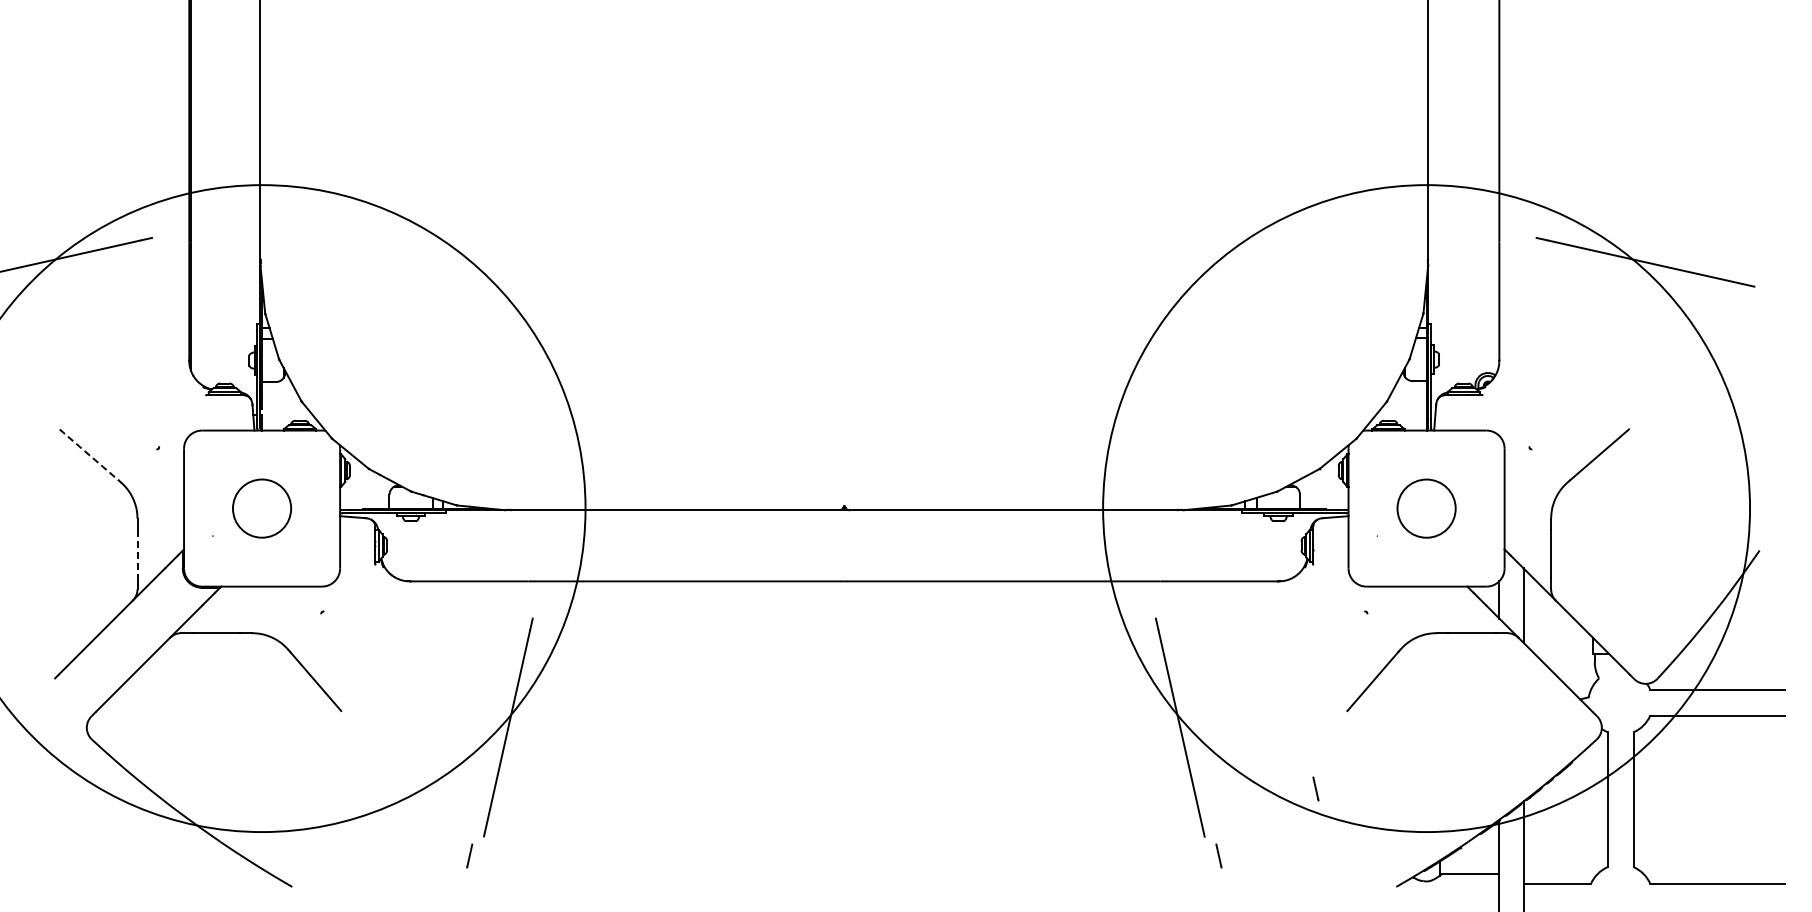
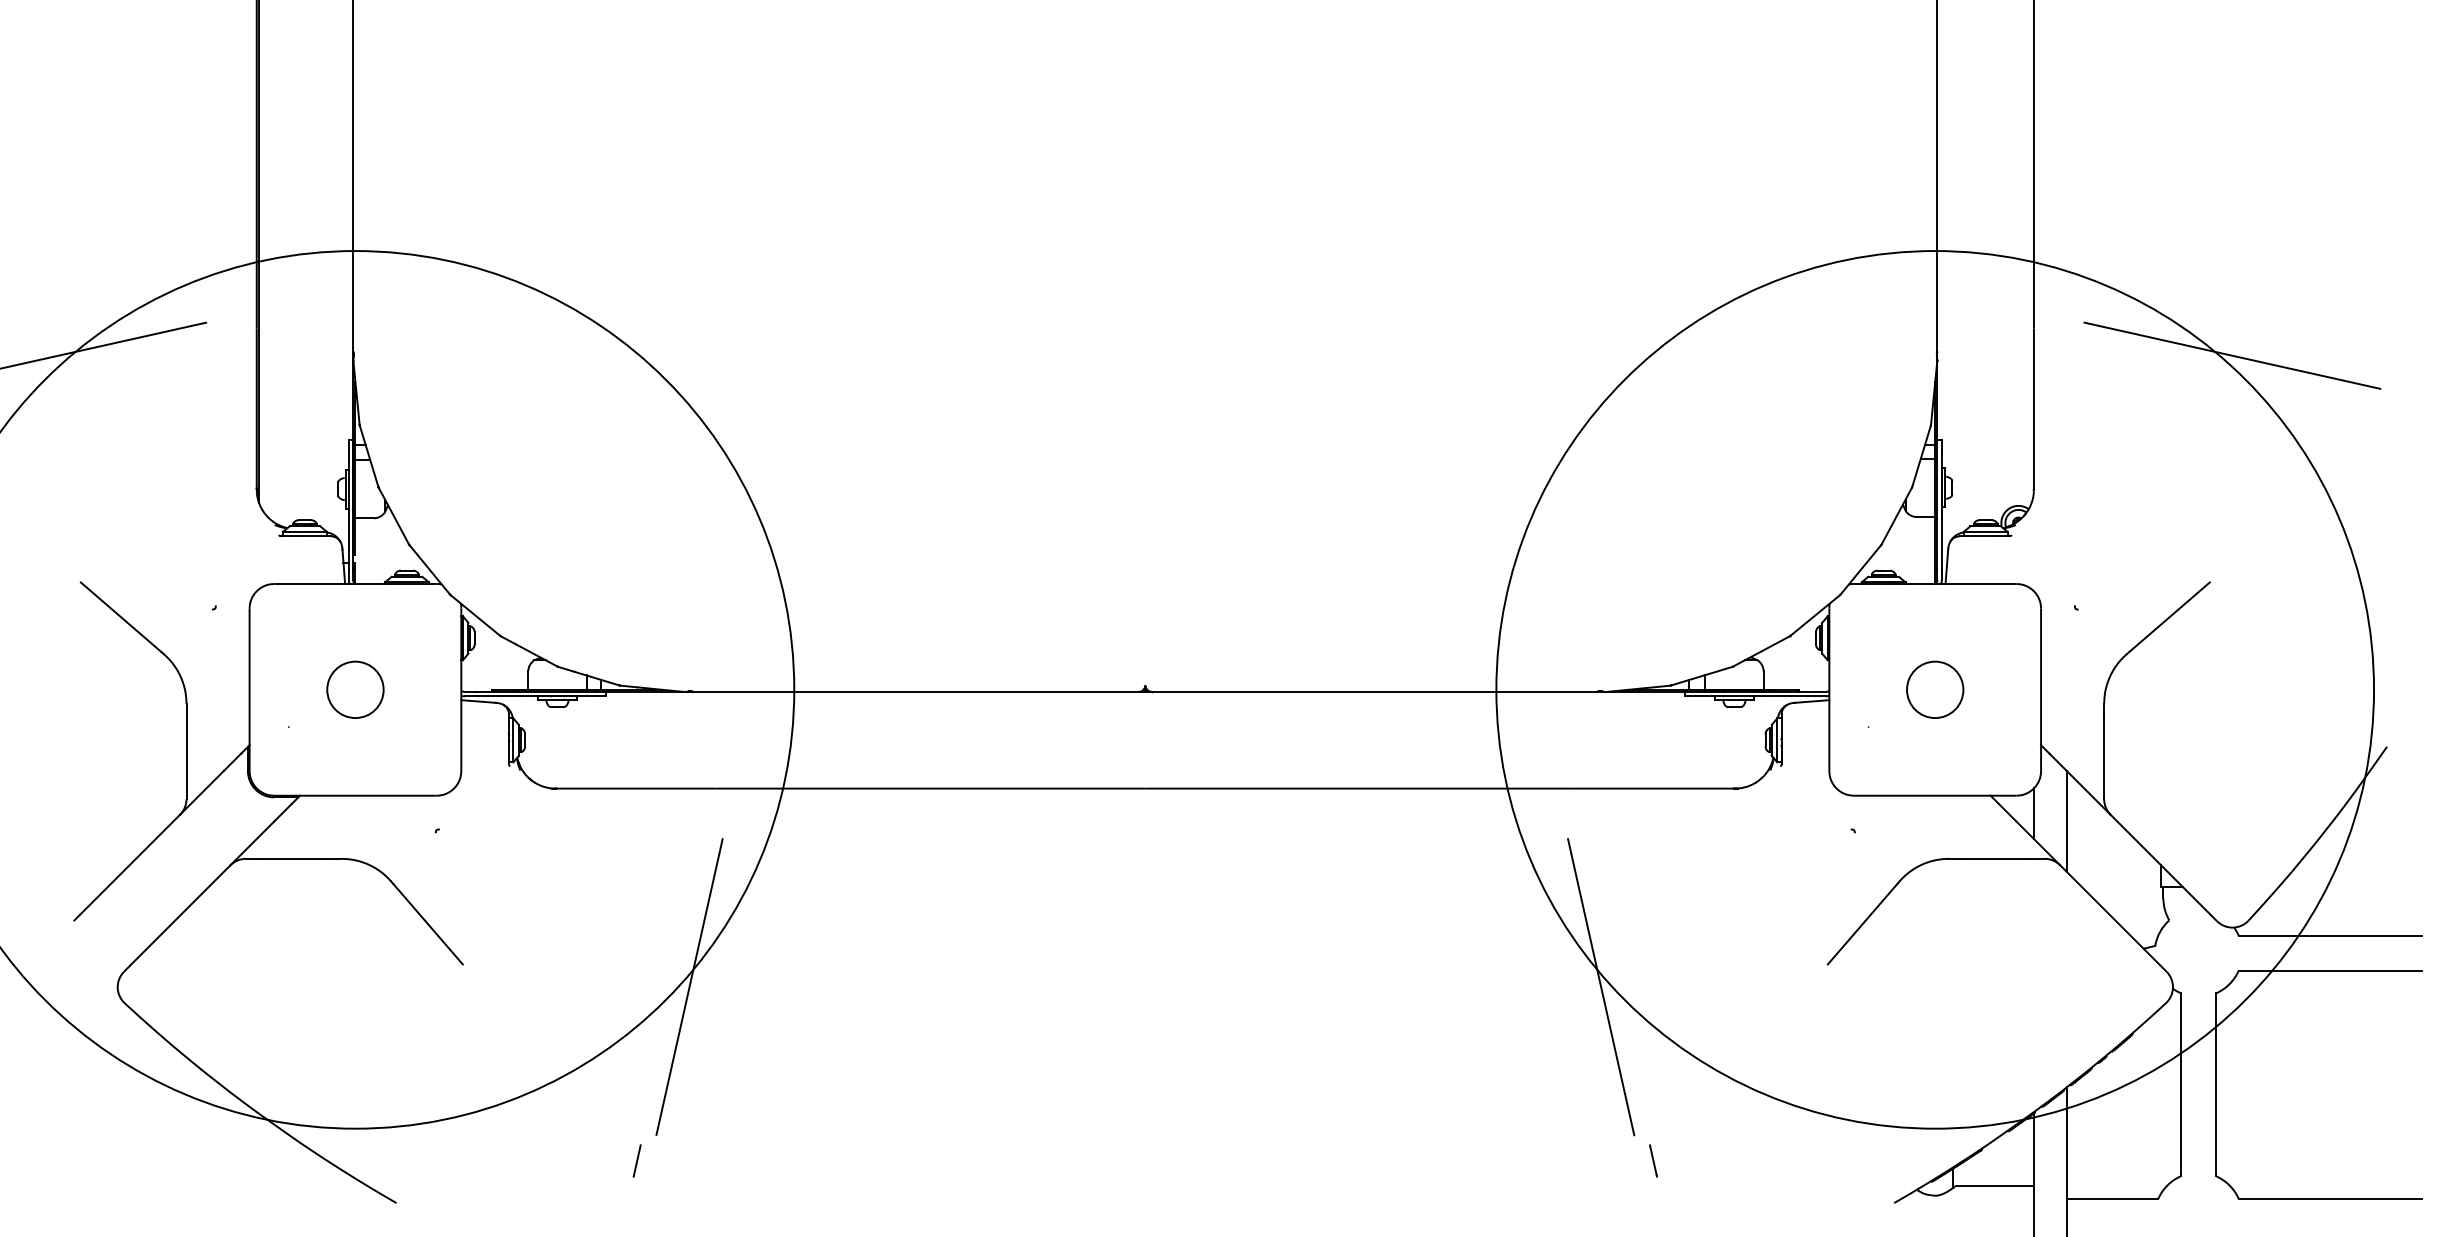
line: (89, 455) -> (121, 617), dashed -> solid
circle: (261, 508) -> (354, 689), size x0.71
circle: (1426, 508) -> (1935, 689), size x0.71
line: (137, 554) -> (186, 752), dashed -> solid
line: (1315, 788) -> (1784, 1069), removed

